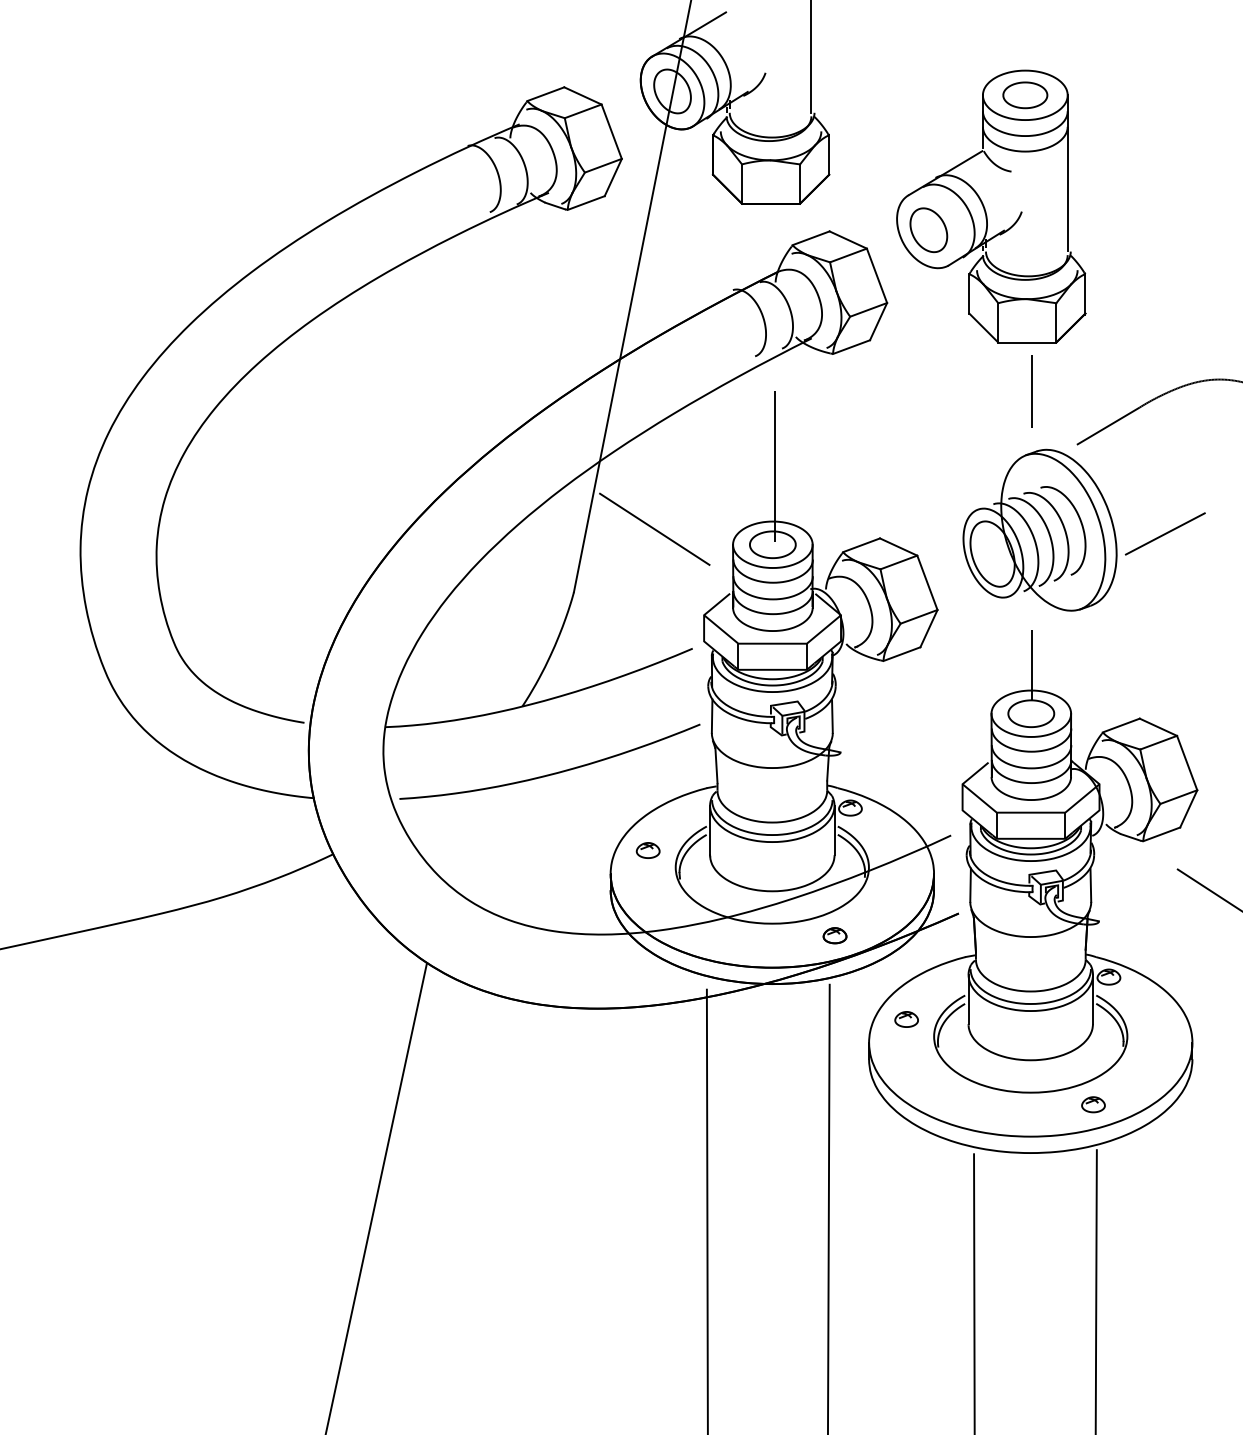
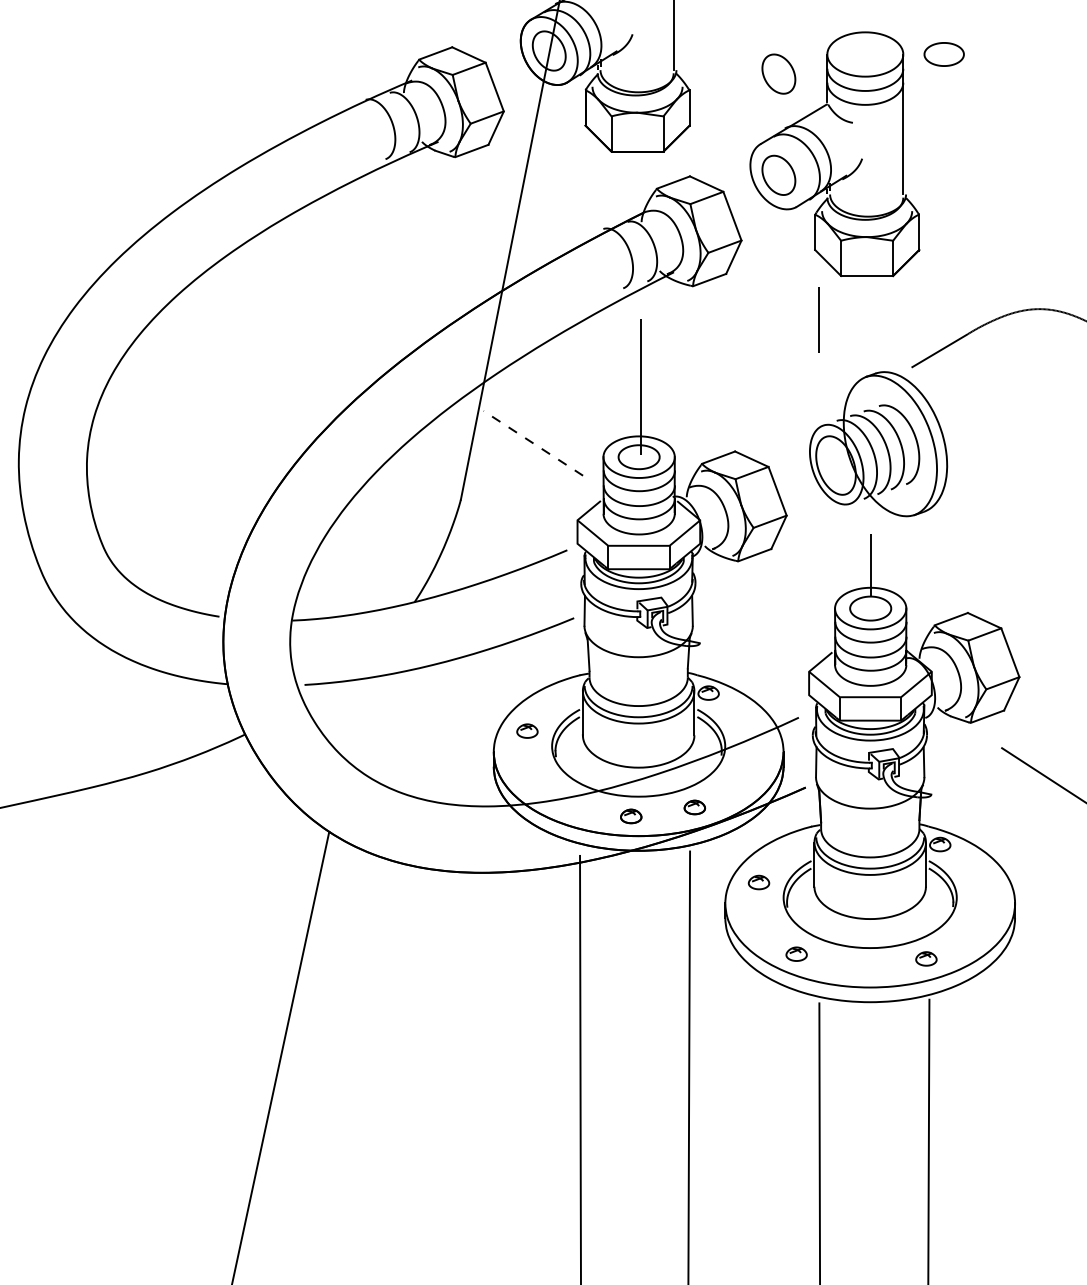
part: (1025, 95) -> (944, 54), moved
part: (928, 117) -> (778, 74), added
line: (1031, 391) -> (818, 319), moved
line: (654, 529) -> (533, 443), solid -> dashed
line: (1165, 533) -> (990, 447), removed
part: (763, 945) -> (630, 816), added
part: (948, 1099) -> (796, 954), added

